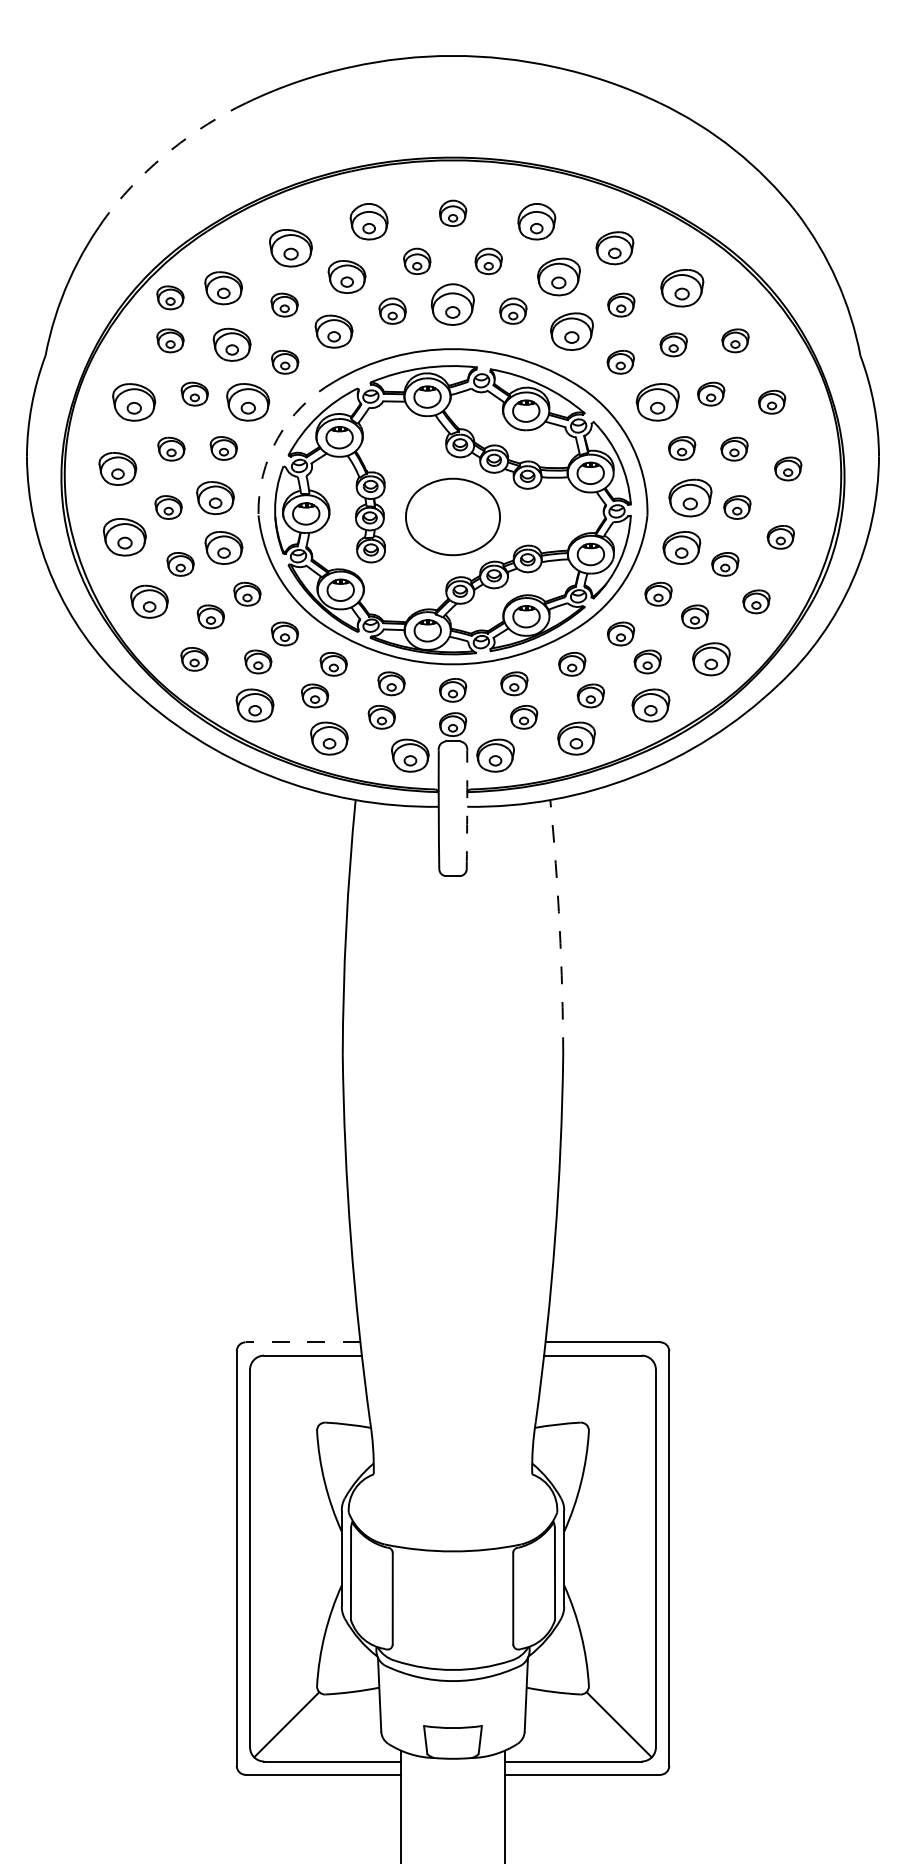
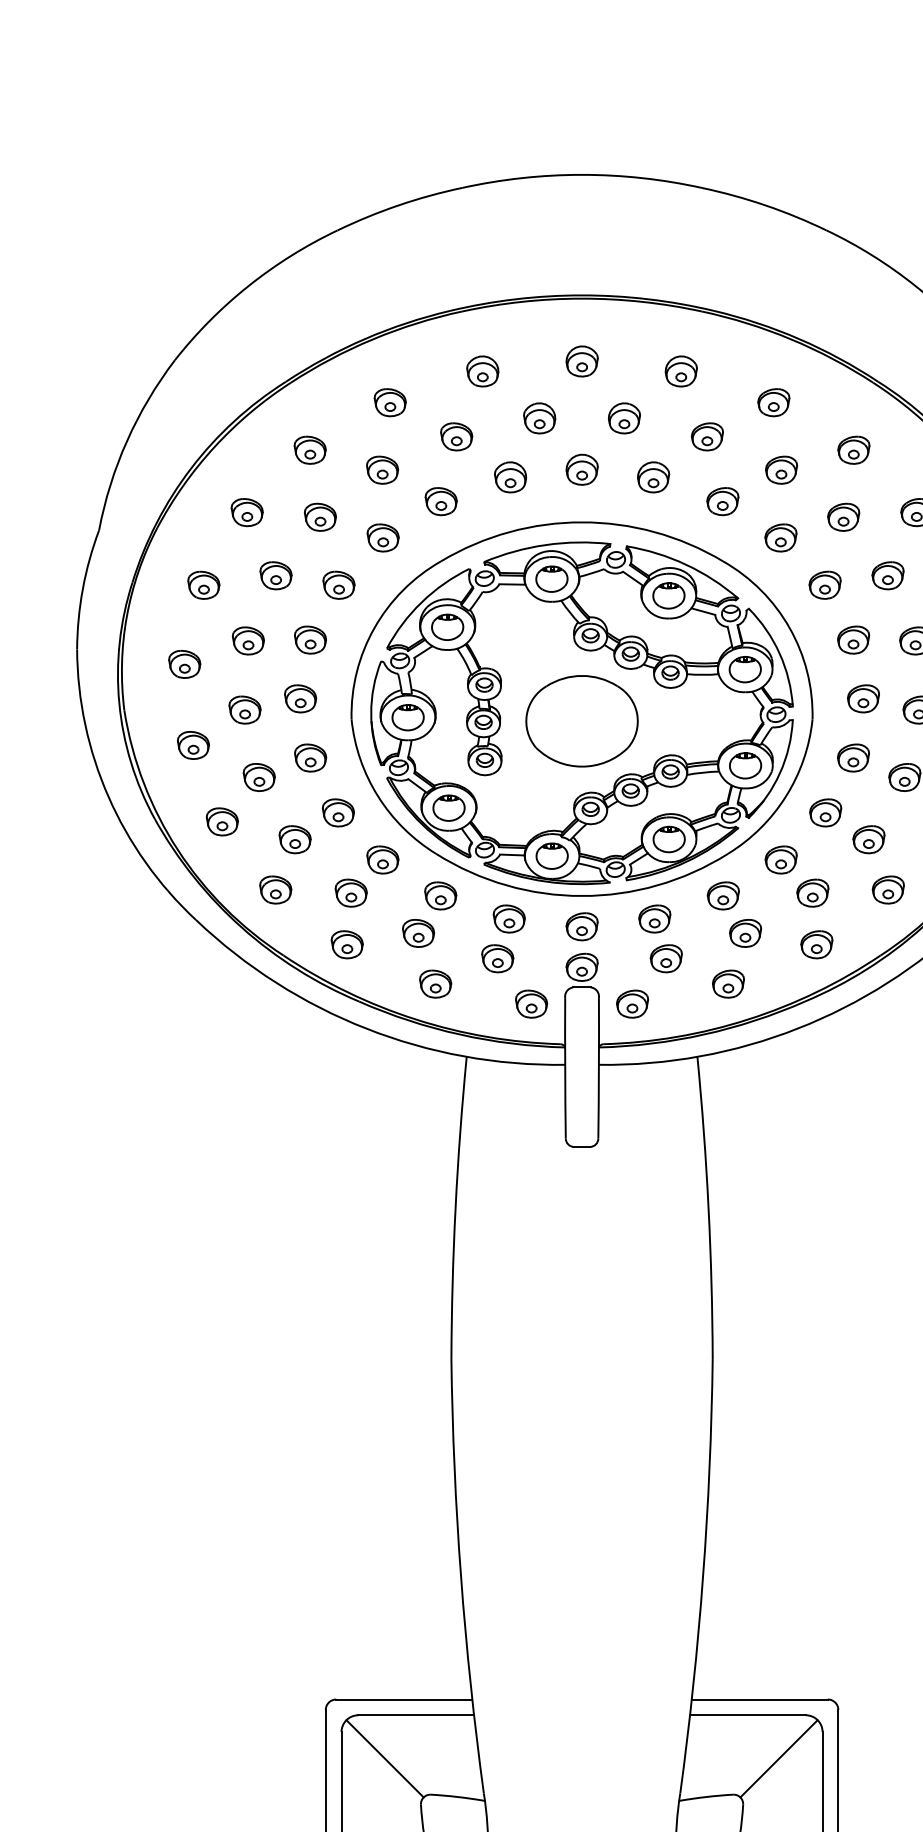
arc: (171, 149) -> (248, 285), dashed -> solid
part: (369, 221) -> (483, 371), size x0.71
part: (536, 221) -> (681, 371), size x0.71
part: (291, 247) -> (390, 401), size x0.62
part: (614, 247) -> (773, 401), size x0.71
part: (347, 276) -> (457, 436), size x0.71
part: (558, 276) -> (707, 436), size x0.62
part: (223, 288) -> (310, 450), size x0.71
part: (682, 288) -> (854, 450), size x0.62
part: (170, 297) -> (247, 461), removed
part: (453, 304) -> (582, 469), size x0.62
part: (334, 331) -> (441, 501), size x0.71
part: (571, 331) -> (722, 501), size x0.62
part: (232, 344) -> (320, 516), size x0.71
part: (133, 401) -> (203, 584), size x0.62
part: (247, 401) -> (338, 584), size x0.62
part: (658, 401) -> (825, 584), size x0.62
arc: (277, 438) -> (374, 628), dashed -> solid
part: (117, 468) -> (184, 663), size x0.71
part: (215, 497) -> (300, 698), size x0.71
part: (690, 497) -> (863, 698), size x0.62
part: (125, 537) -> (193, 745), size x0.62
part: (223, 547) -> (310, 757), size x0.71
part: (682, 547) -> (854, 757), size x0.71
part: (149, 601) -> (222, 821), size x0.71
part: (711, 659) -> (888, 890), size x0.71
part: (254, 705) -> (346, 944), size x0.71
part: (651, 705) -> (817, 944), size x0.71
part: (329, 738) -> (435, 983), size x0.71
part: (576, 738) -> (728, 983), size x0.71
part: (410, 755) -> (531, 1004), size x0.71
part: (495, 755) -> (632, 1004), size x0.71
arc: (467, 809) -> (599, 1068), dashed -> solid
arc: (559, 927) -> (708, 1207), dashed -> solid
line: (302, 1342) -> (403, 1699), dashed -> solid
line: (286, 1391) -> (384, 1757), added
line: (618, 1391) -> (778, 1757), added

